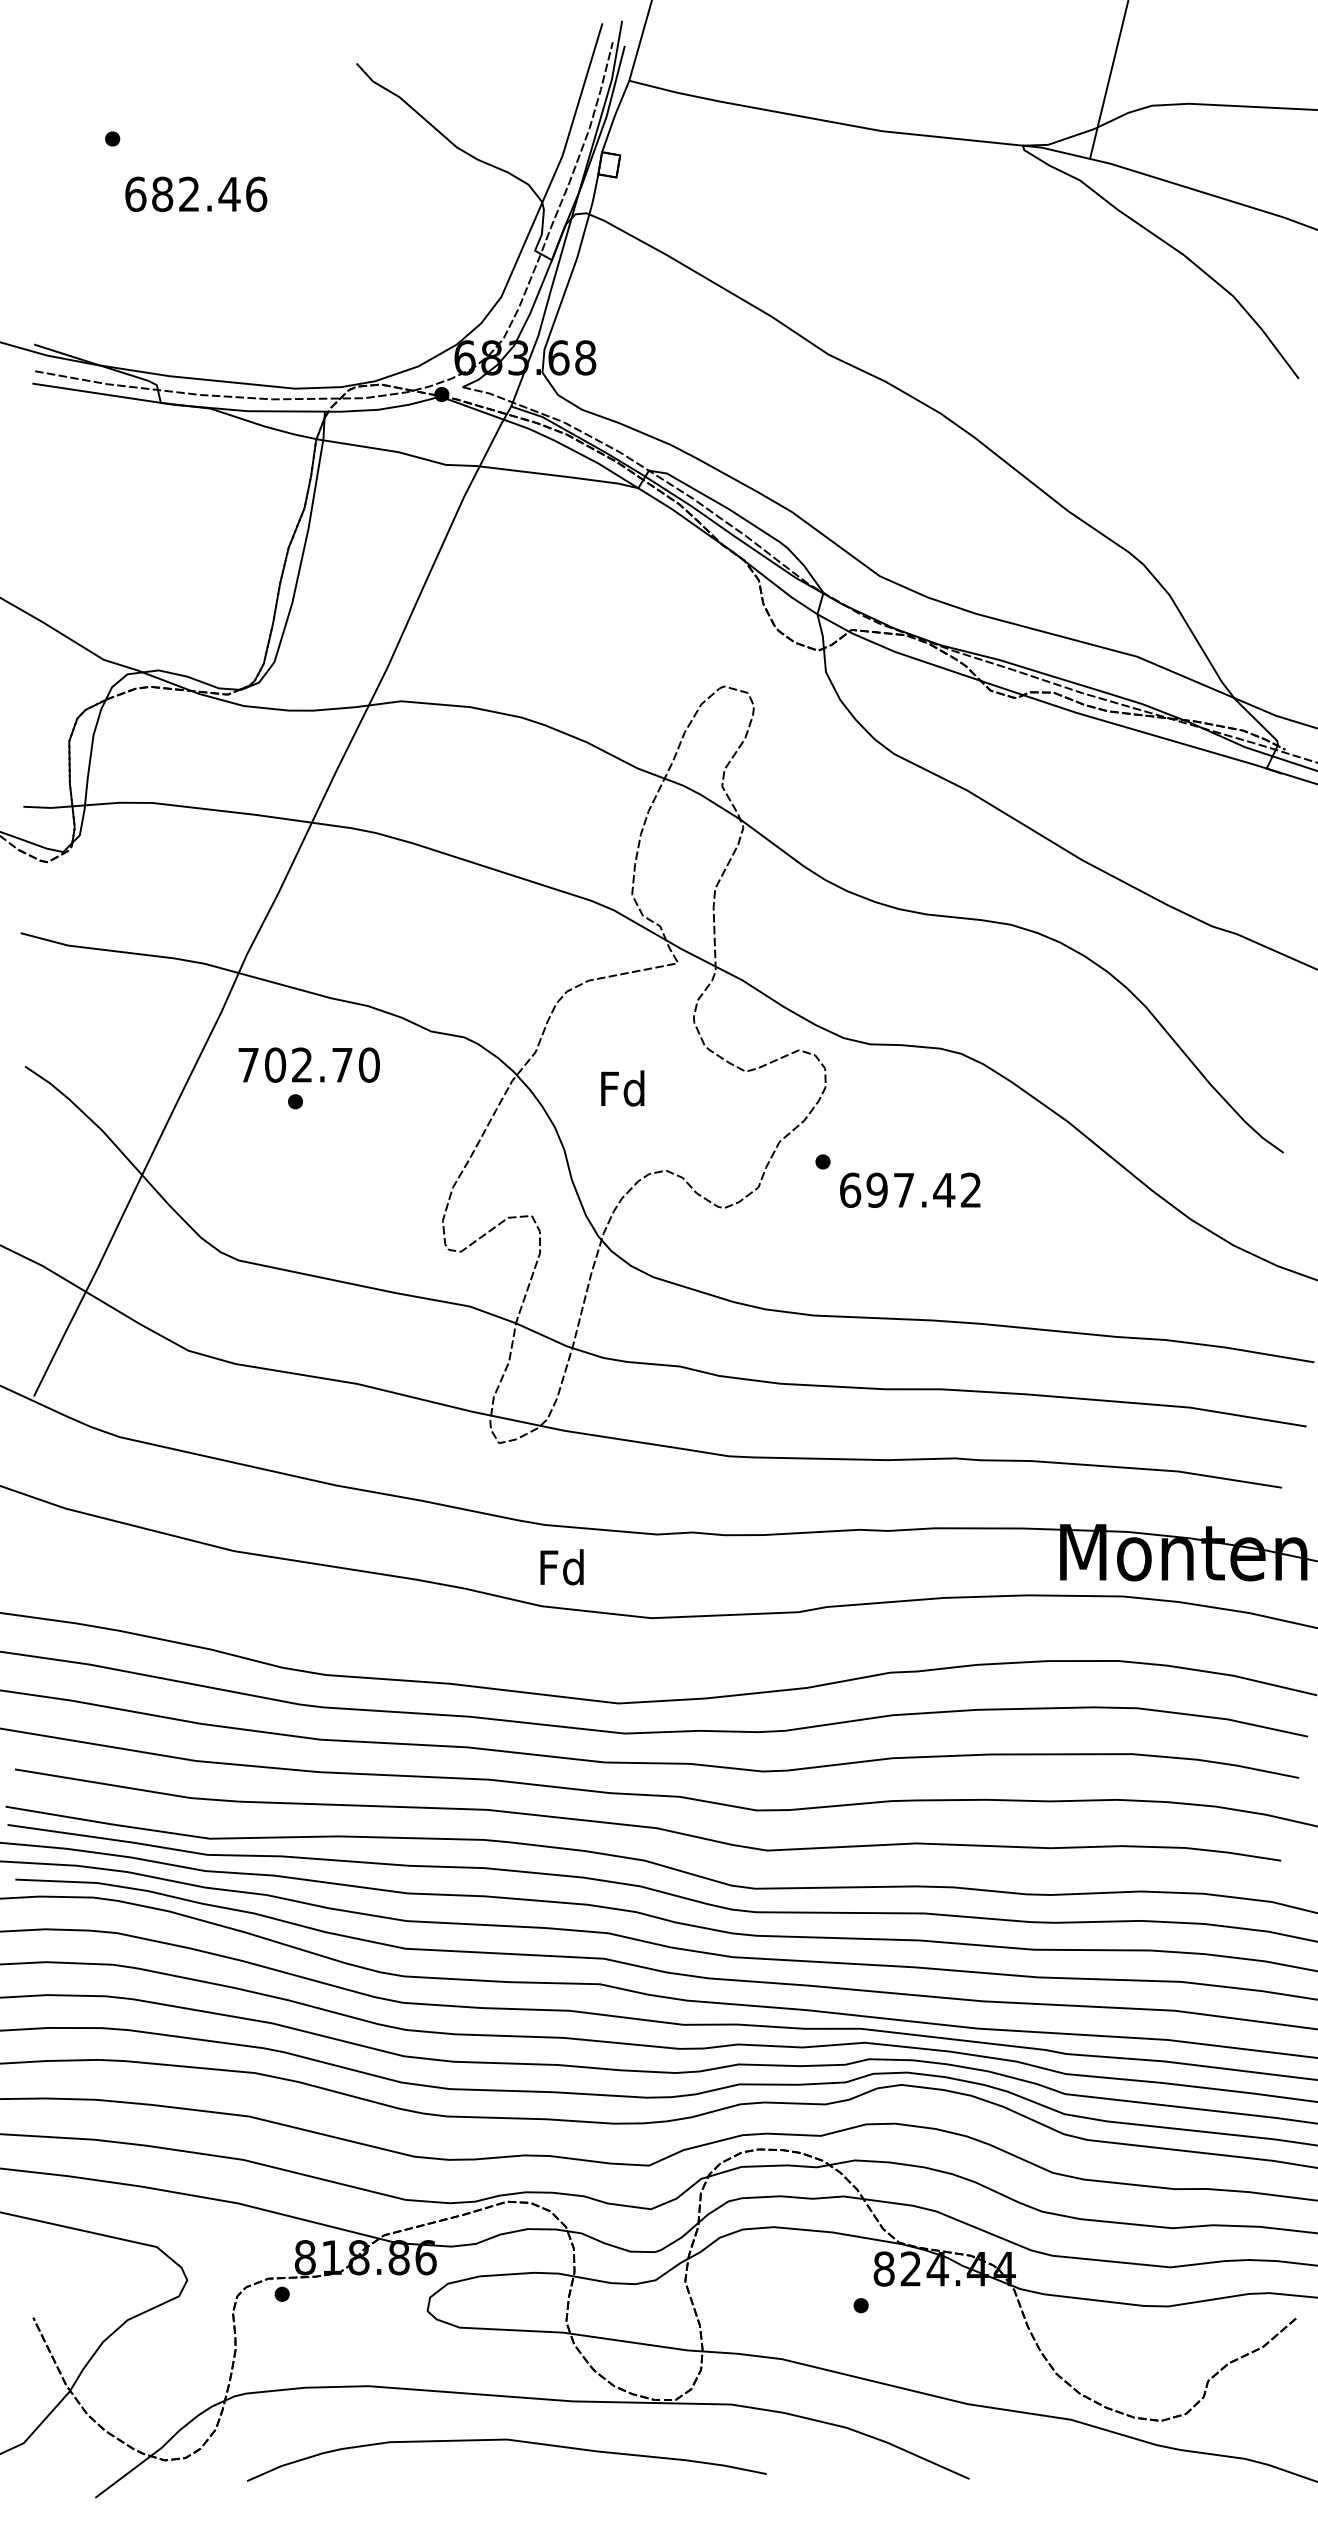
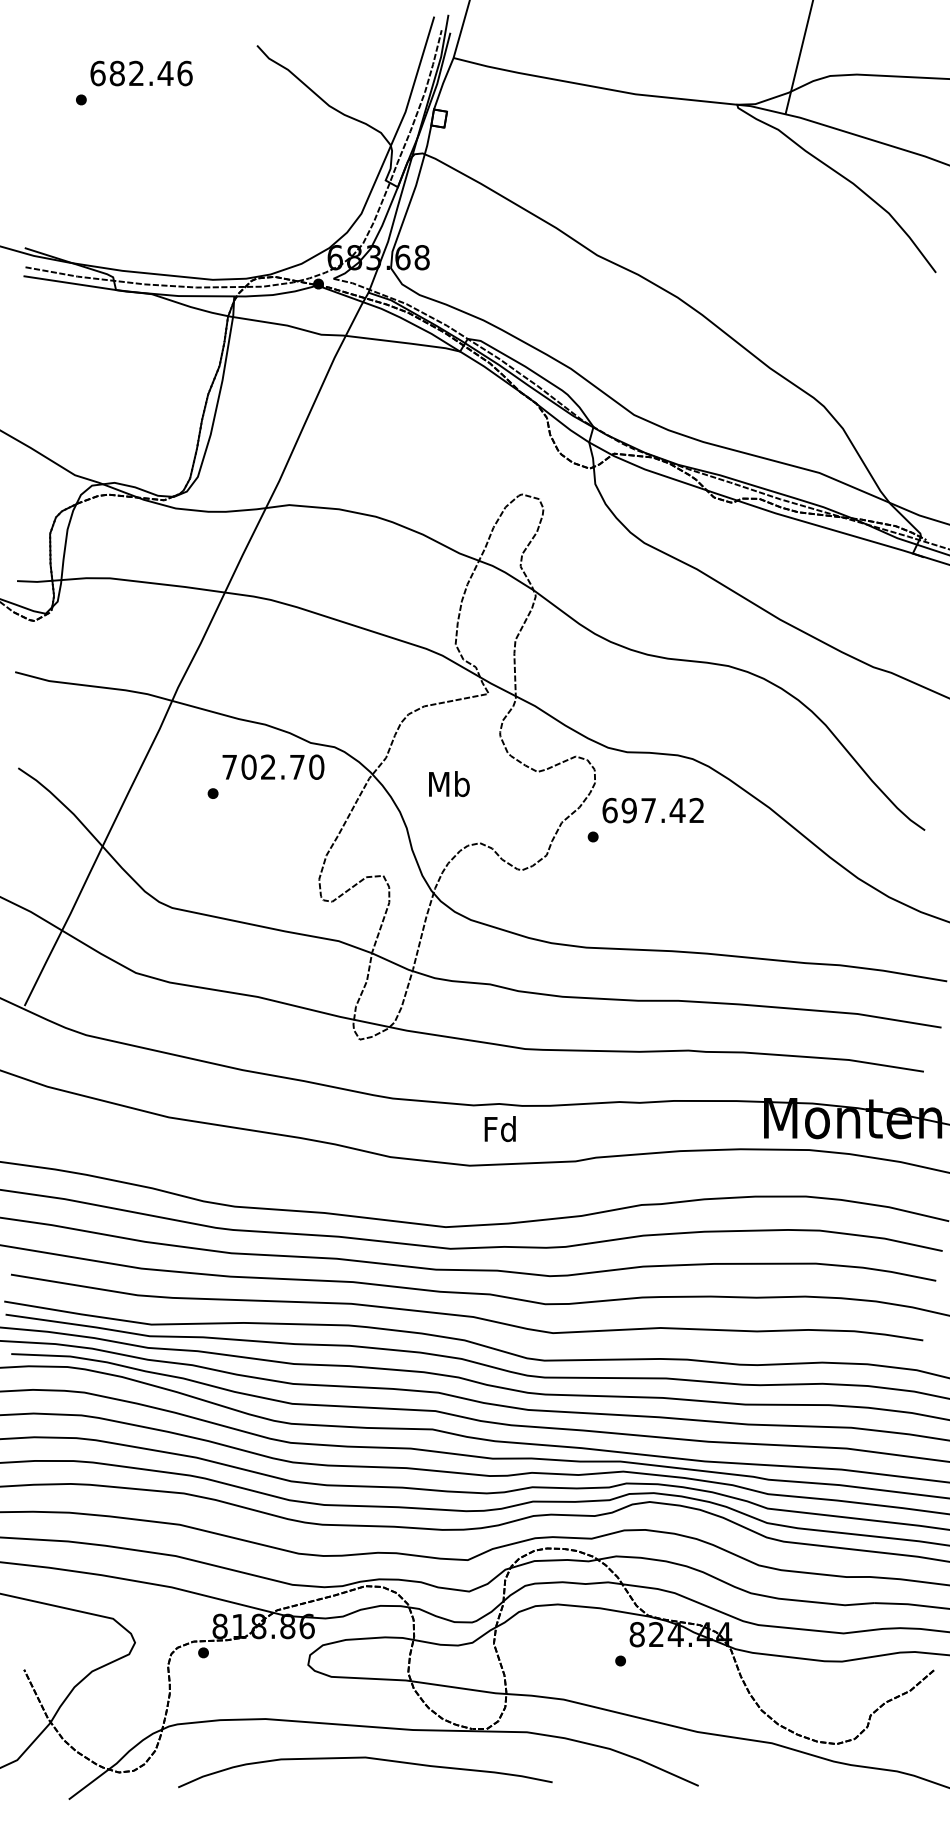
text: (196, 193) -> (141, 72), moved
text: (308, 1064) -> (272, 766), moved
text: (623, 1088) -> (449, 784), Fd -> Mb
text: (910, 1189) -> (653, 810), moved
text: (561, 1567) -> (499, 1129), moved

